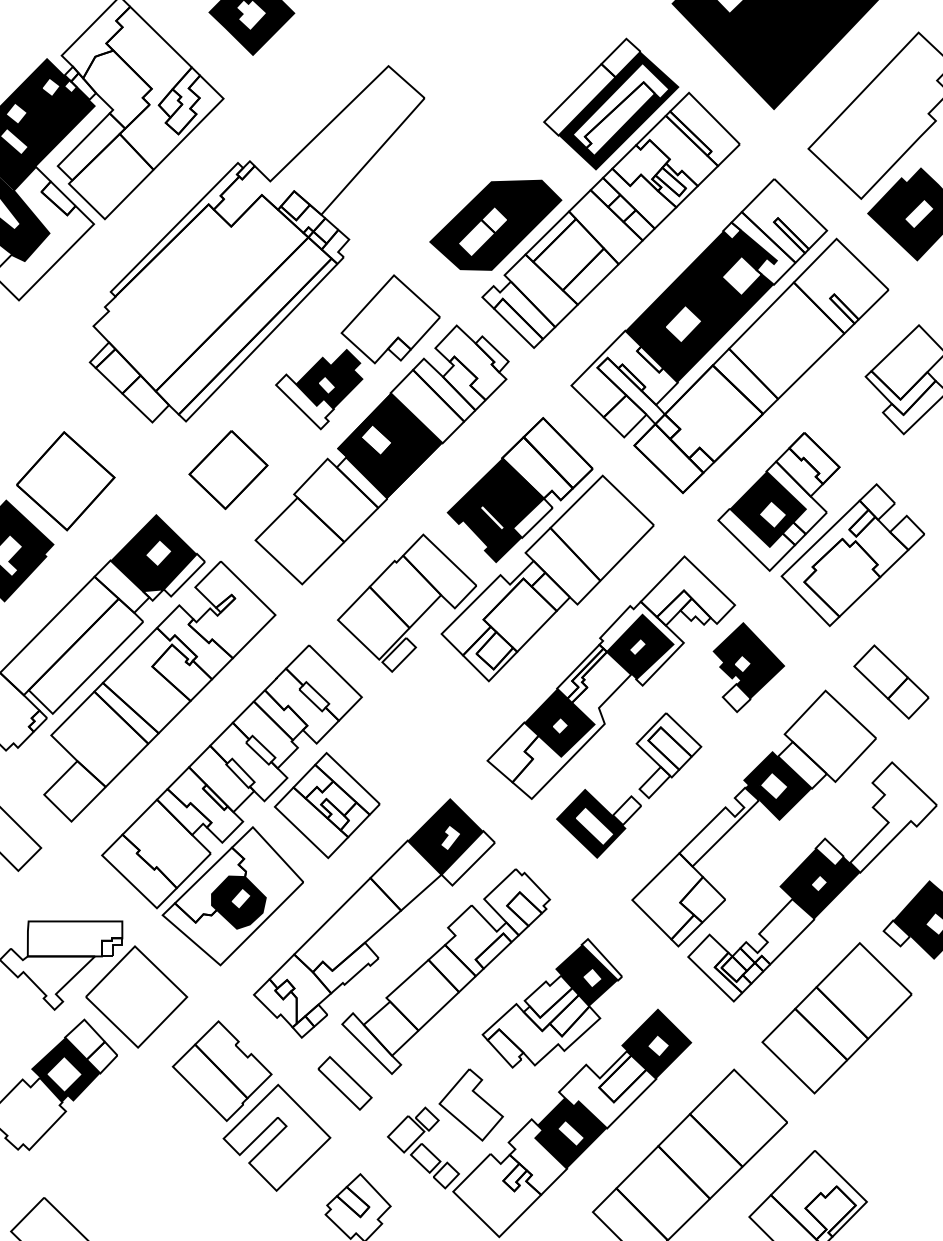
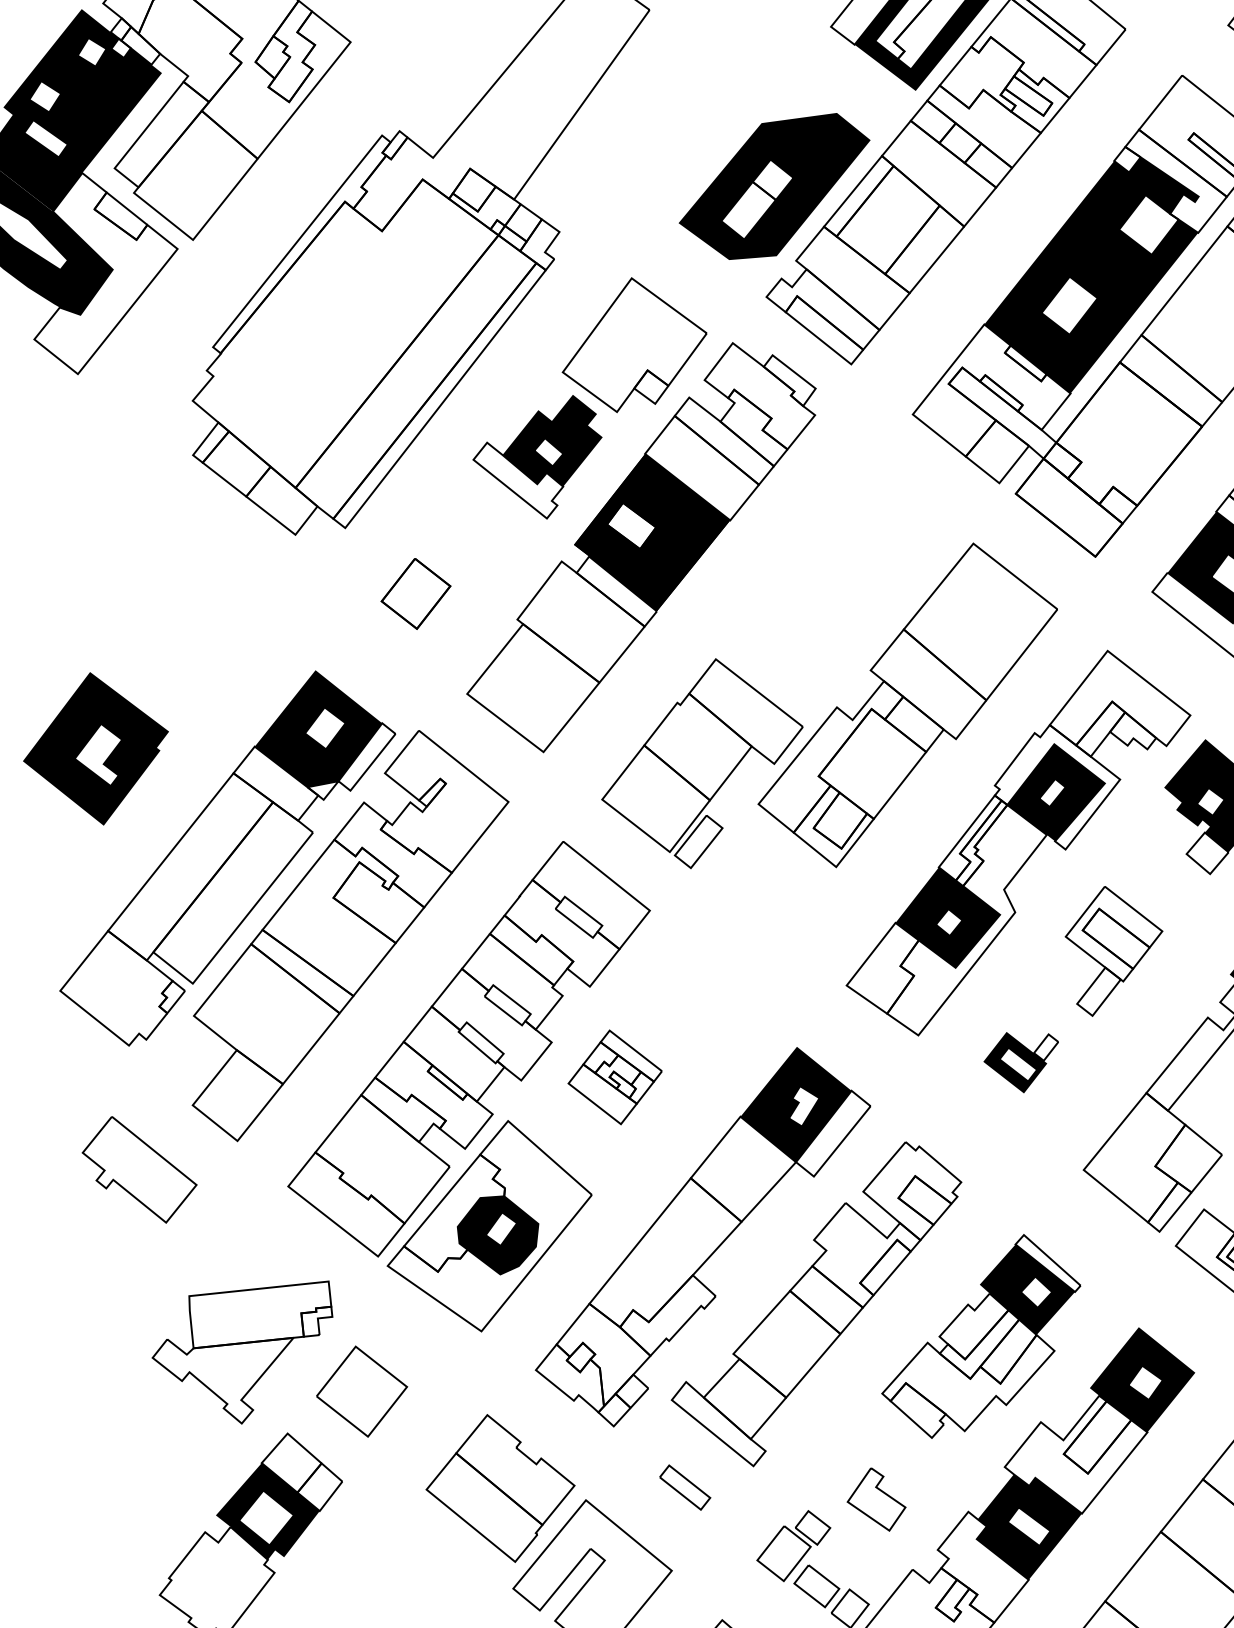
part: (228, 470) -> (416, 594), size x0.6
part: (65, 481) -> (175, 636), removed
part: (519, 490) -> (851, 578), removed
part: (326, 805) -> (614, 1077), size x0.6
part: (598, 823) -> (1021, 1061), size x0.6
part: (136, 996) -> (361, 1390), size x0.6
part: (344, 1083) -> (684, 1487), size x0.6
part: (470, 1104) -> (875, 1499), size x0.6

